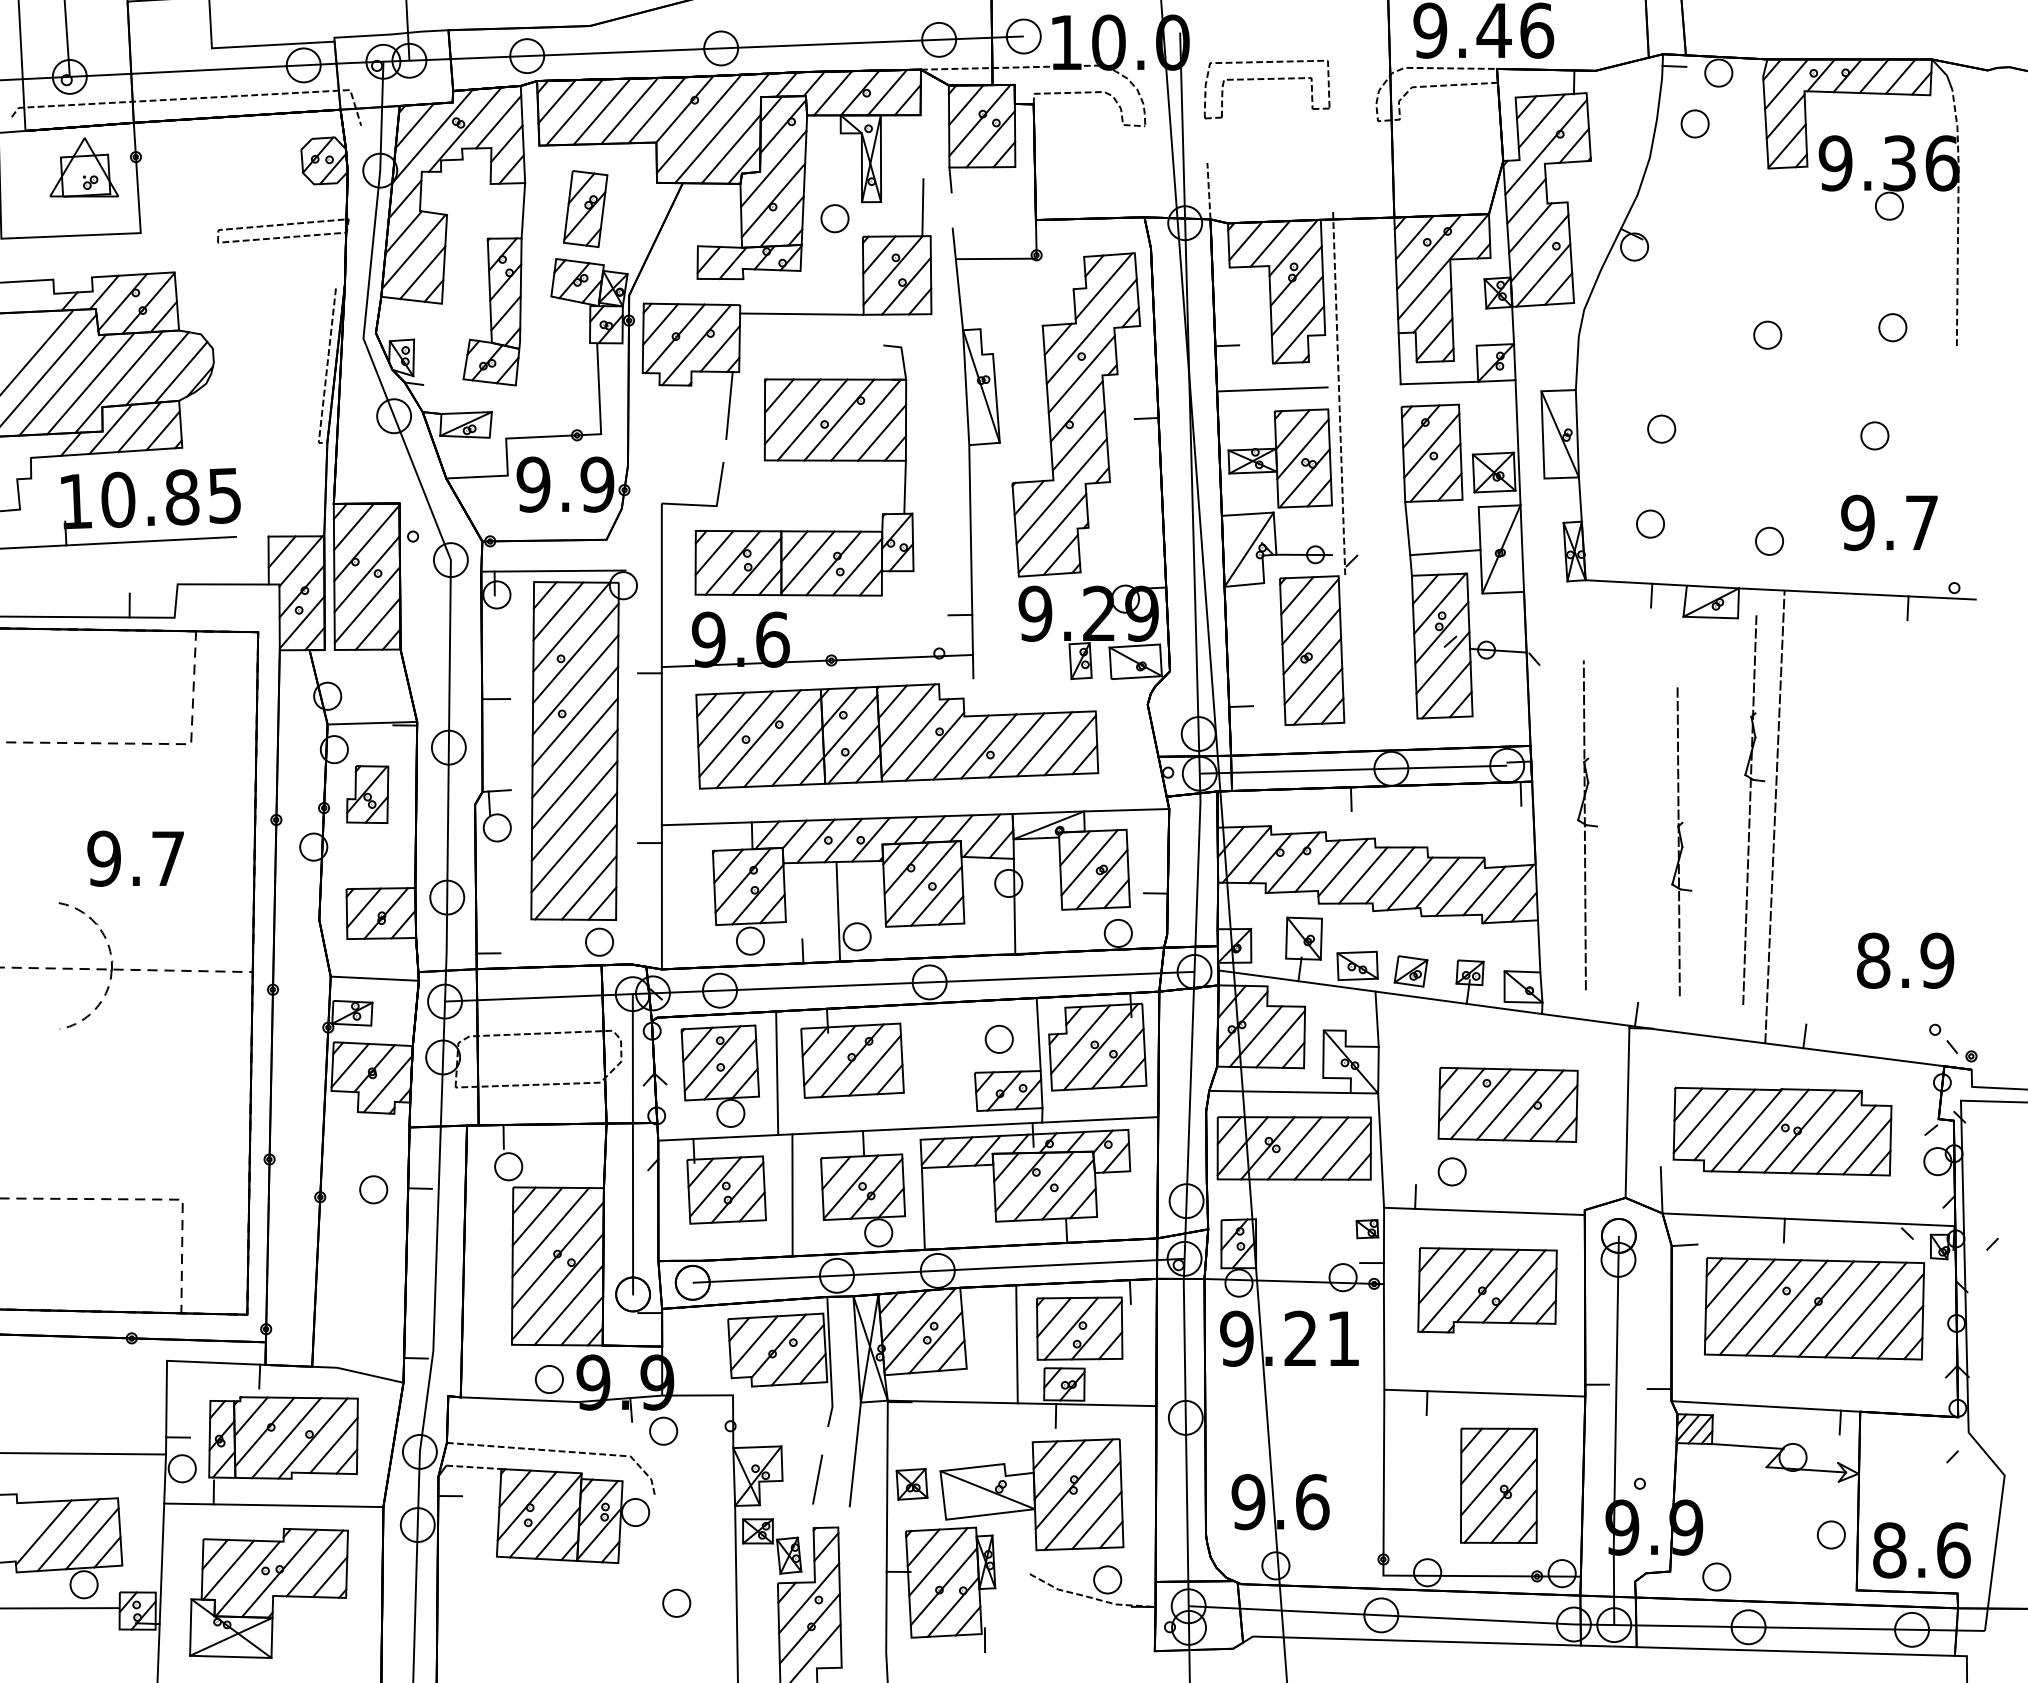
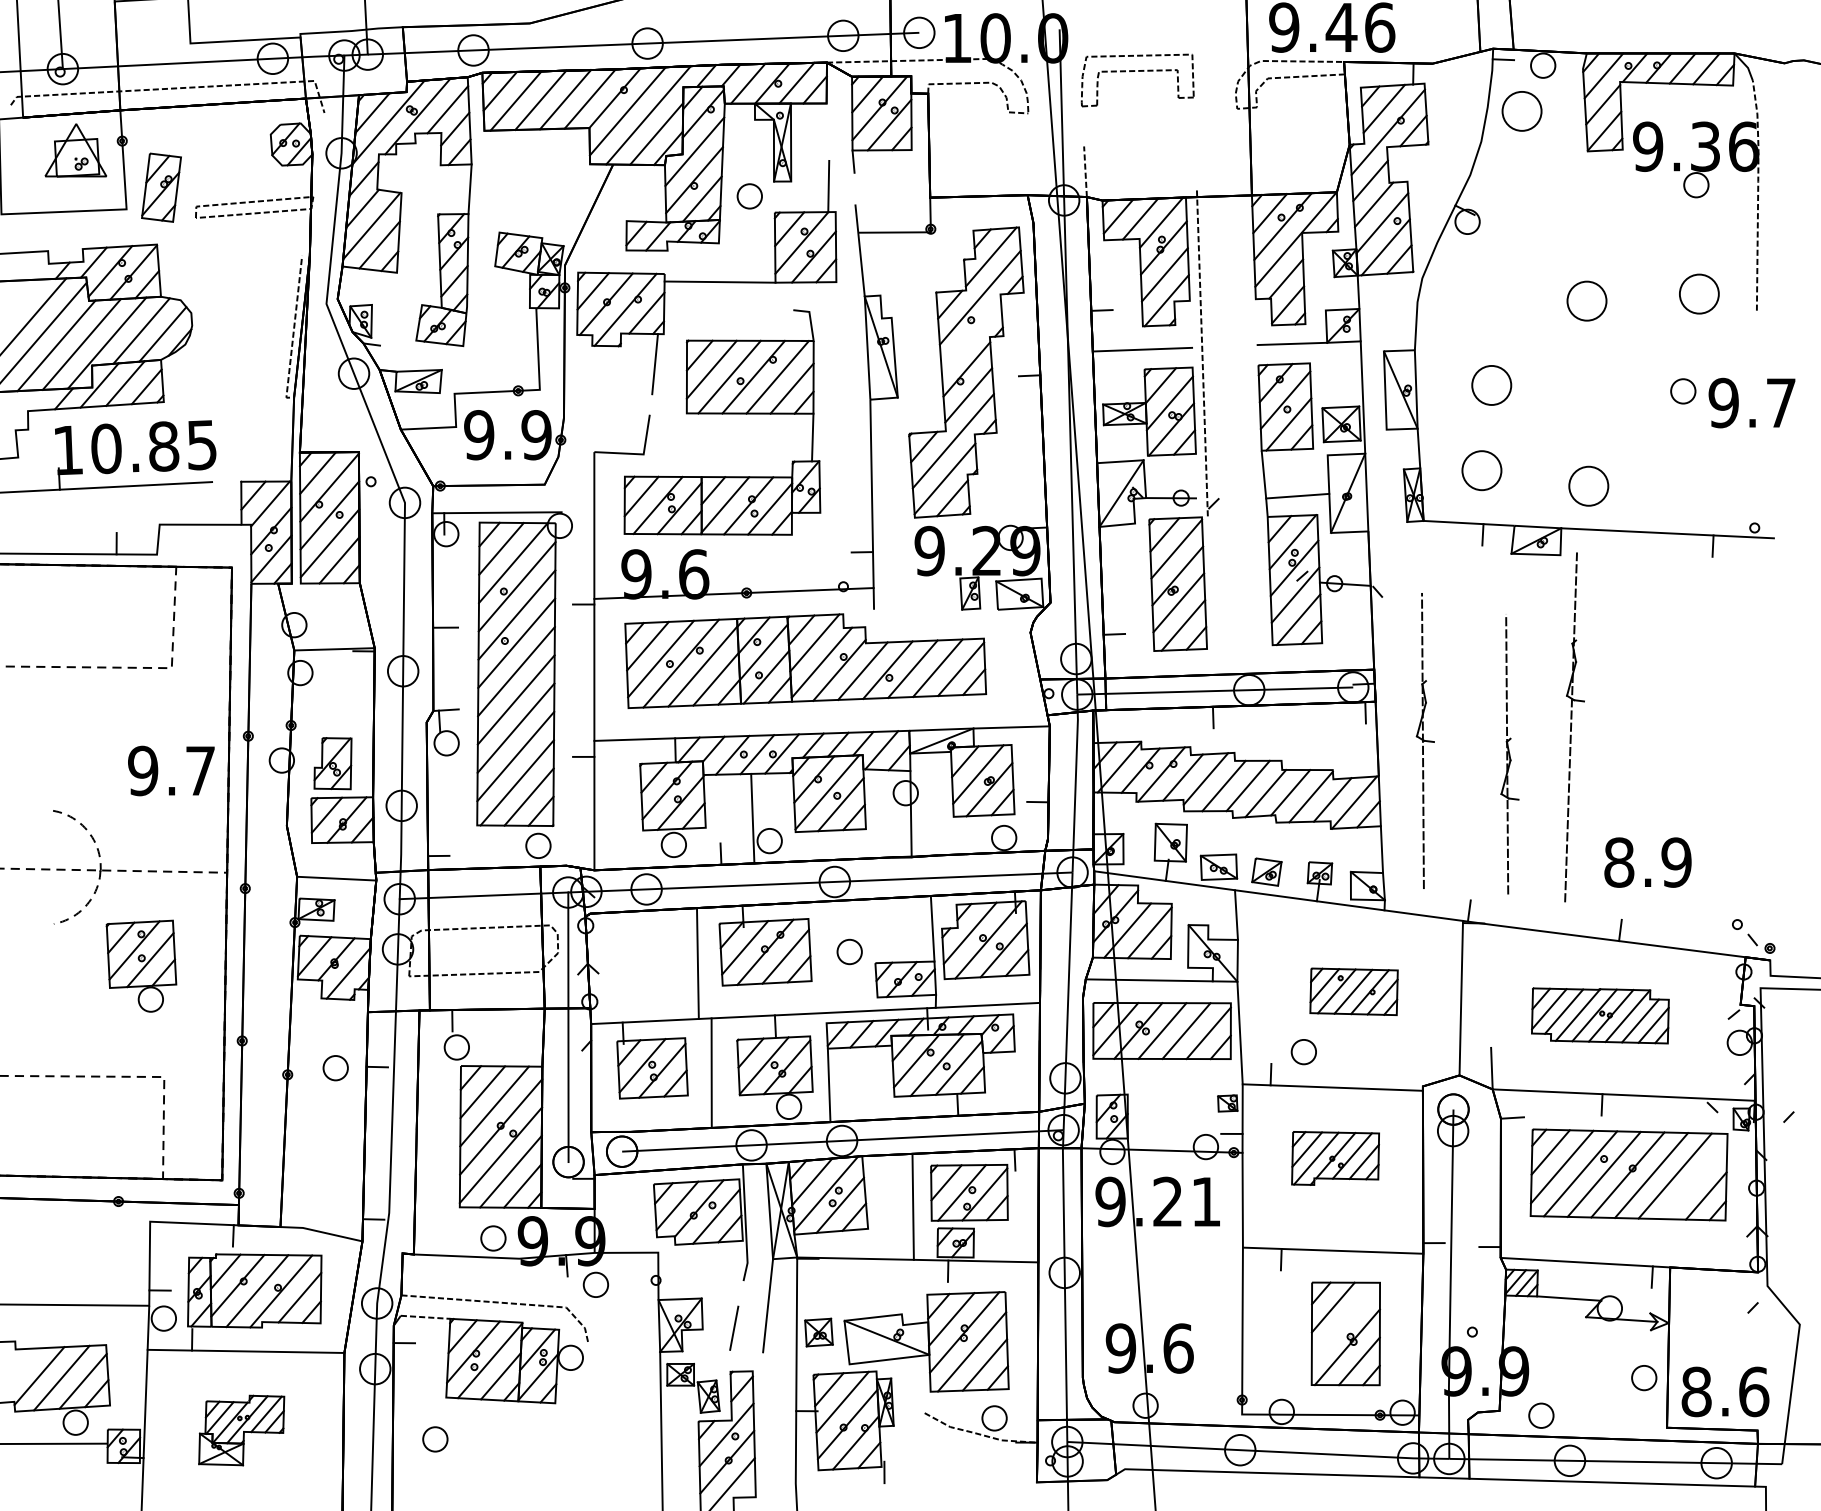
part: (1694, 123) -> (1521, 110), size x1.6
part: (585, 208) -> (161, 187), moved
part: (1892, 327) -> (1699, 294), size x1.6
part: (1767, 334) -> (1586, 300), size x1.6
line: (1399, 358) -> (1256, 321), removed
line: (1081, 374) -> (971, 336), removed
part: (1661, 428) -> (1491, 384), size x1.6
text: (1889, 522) -> (1752, 402), moved
part: (1650, 523) -> (1481, 470), size x1.6
part: (1769, 540) -> (1588, 485), size x1.6
part: (367, 794) -> (332, 763), moved
line: (1774, 816) -> (1593, 733), removed
text: (135, 858) -> (171, 770), moved
text: (1905, 960) -> (1647, 862), moved
part: (998, 1038) -> (849, 951), moved
part: (719, 1075) -> (140, 965), moved
part: (1507, 1104) -> (1353, 991), size x0.7
part: (1782, 1131) -> (1600, 1015), size x0.7
part: (1487, 1290) -> (1335, 1158), size x0.7
line: (1887, 1315) -> (1694, 1181), removed
line: (1498, 1471) -> (1345, 1321), removed
part: (268, 1593) -> (241, 1430), size x0.6
part: (676, 1602) -> (435, 1438), moved

